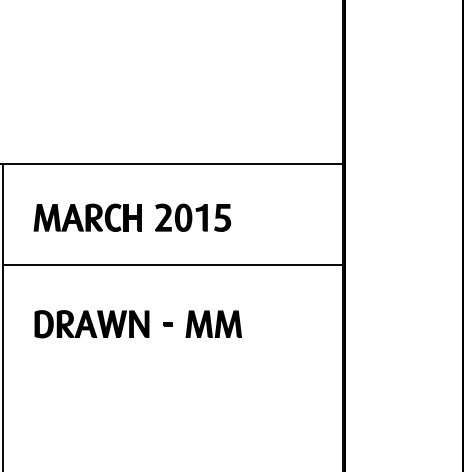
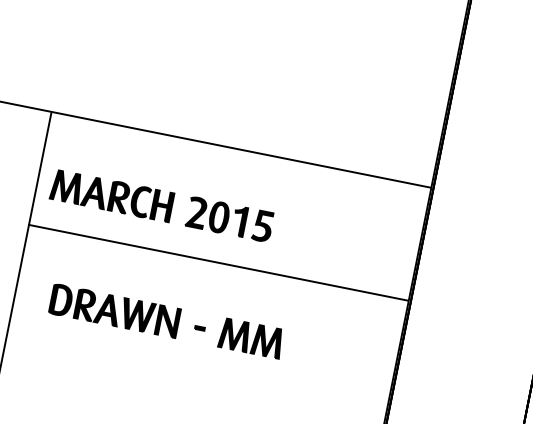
part: (132, 217) -> (162, 205), moved

